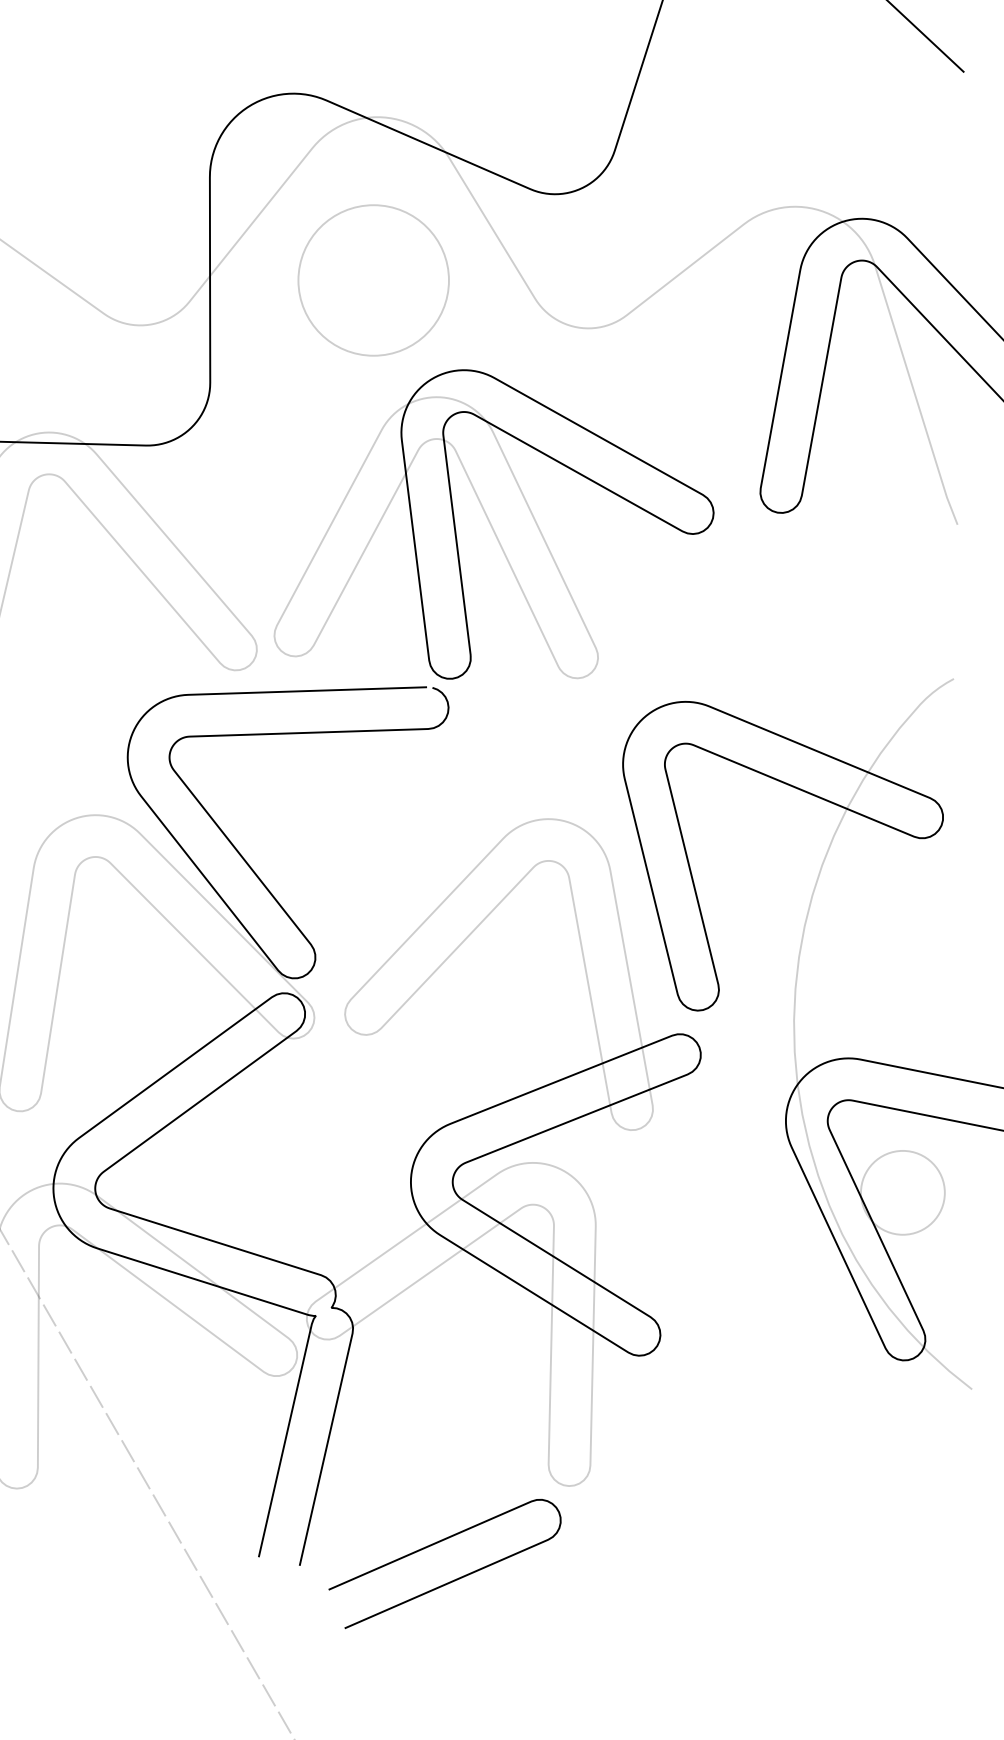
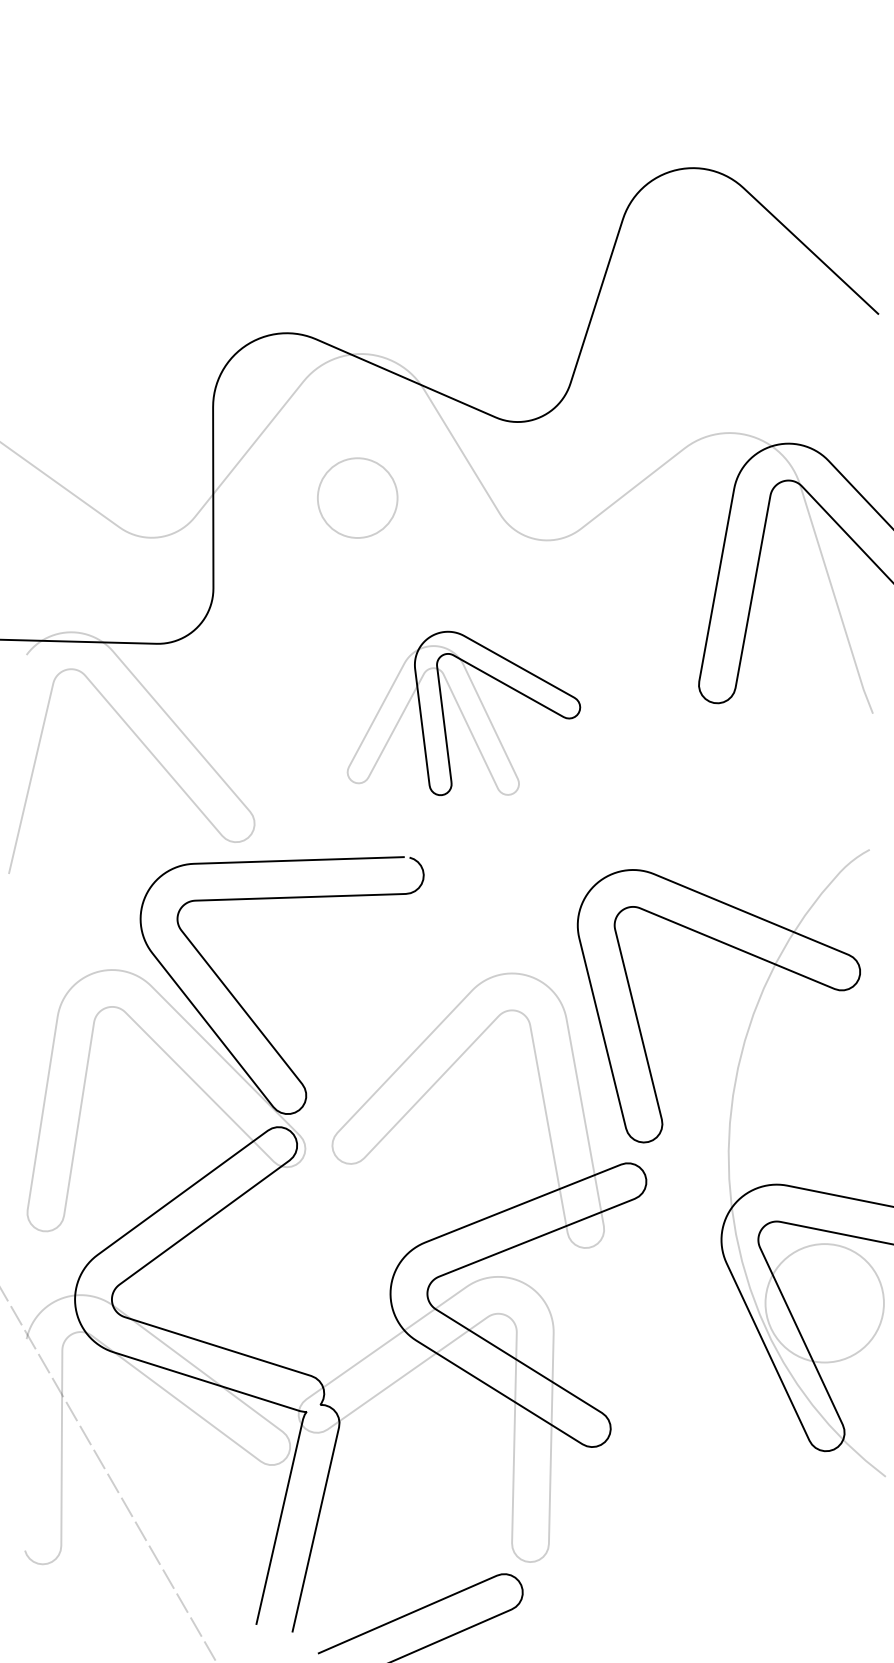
circle: (373, 279) -> (357, 497), size x0.6
part: (493, 524) -> (463, 713), size x0.6
circle: (902, 1193) -> (824, 1303), size x1.6

